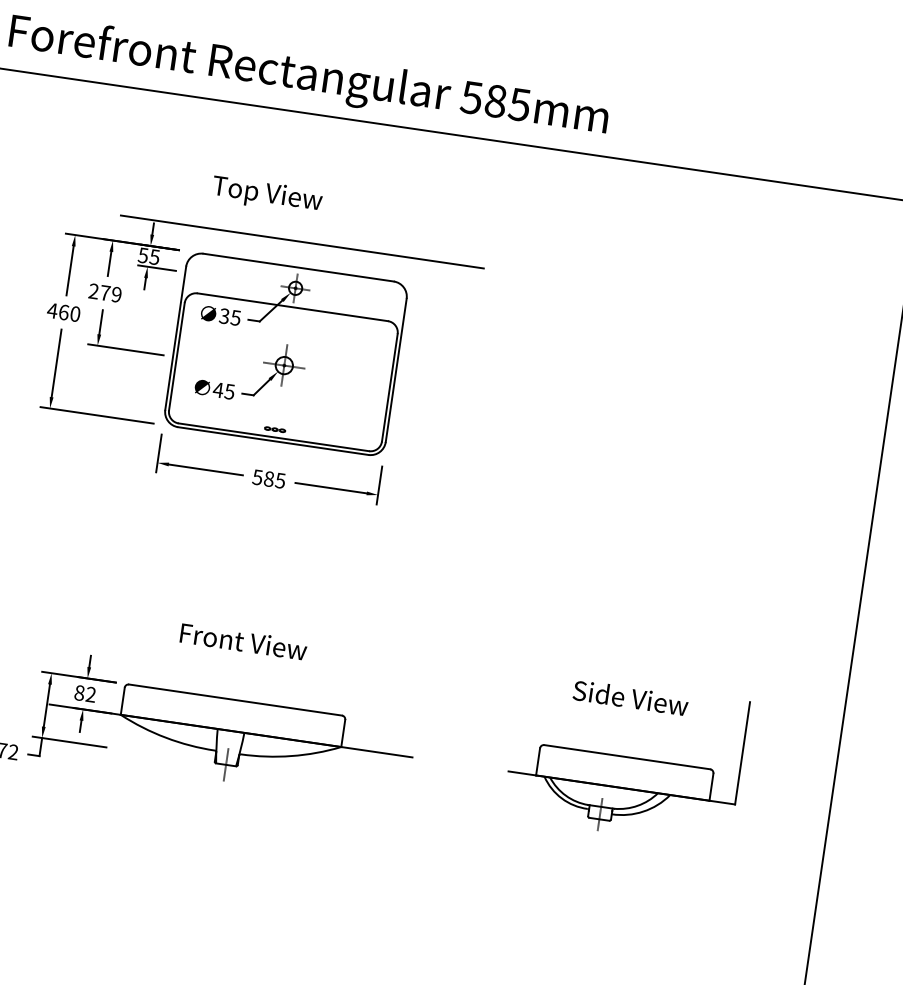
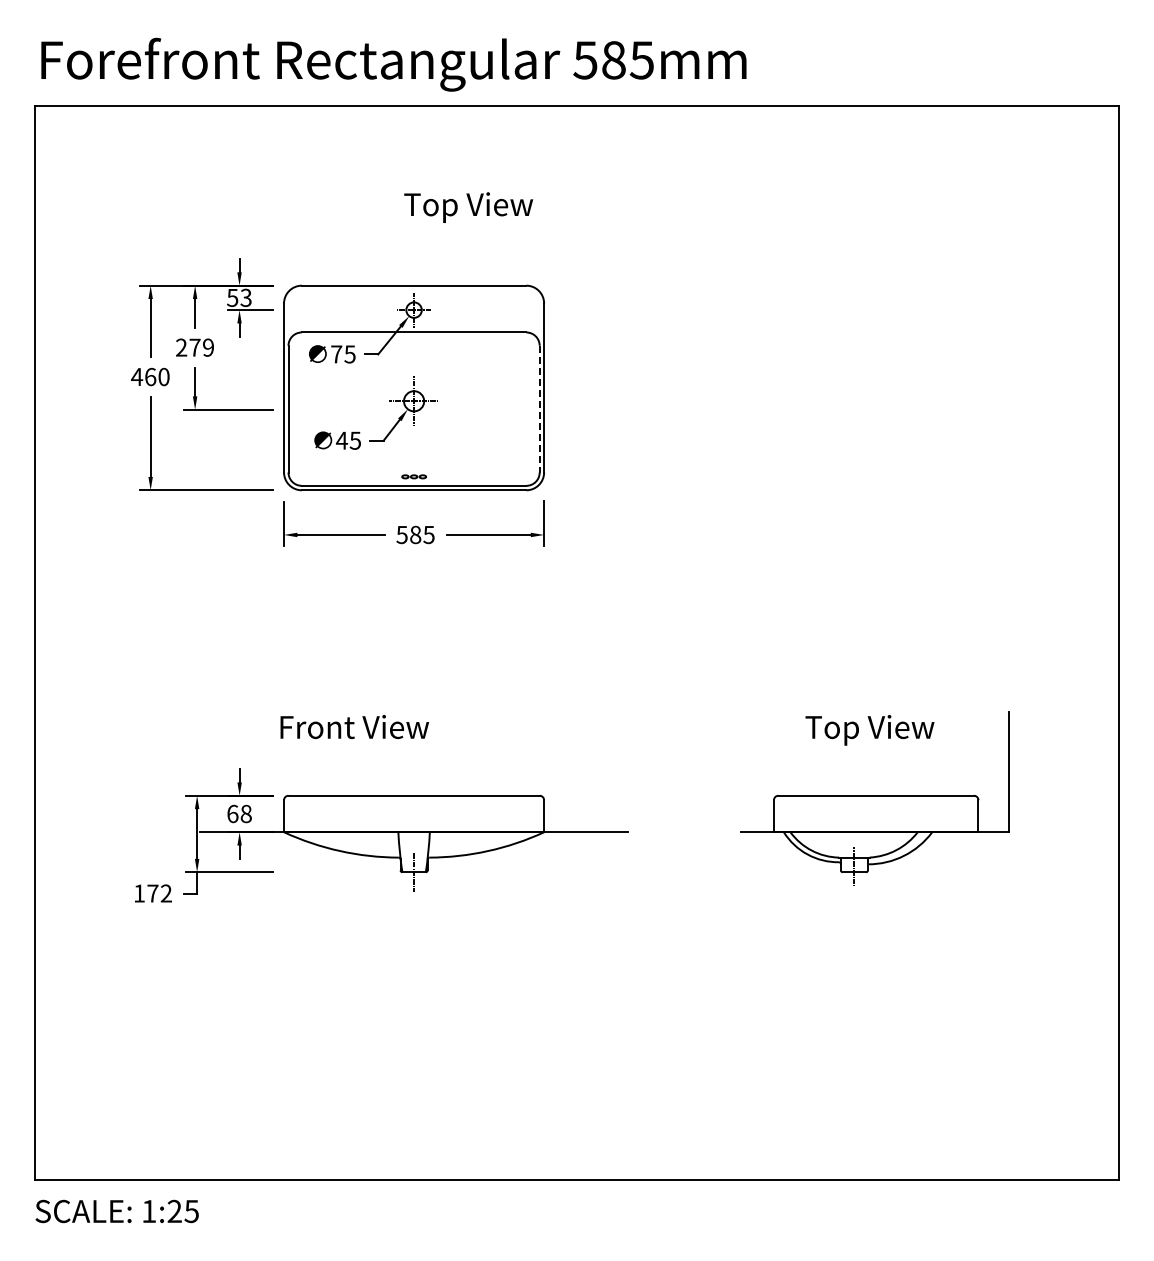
text: (267, 195) -> (468, 207), moved
line: (302, 242) -> (414, 255), removed
text: (155, 256) -> (246, 297), 55 -> 53
text: (224, 316) -> (336, 354), 35 -> 75
line: (389, 388) -> (539, 409), solid -> dashed
text: (243, 641) -> (354, 726), moved
text: (85, 693) -> (239, 813), 82 -> 68
text: (629, 700) -> (869, 729), Side View -> Top View

